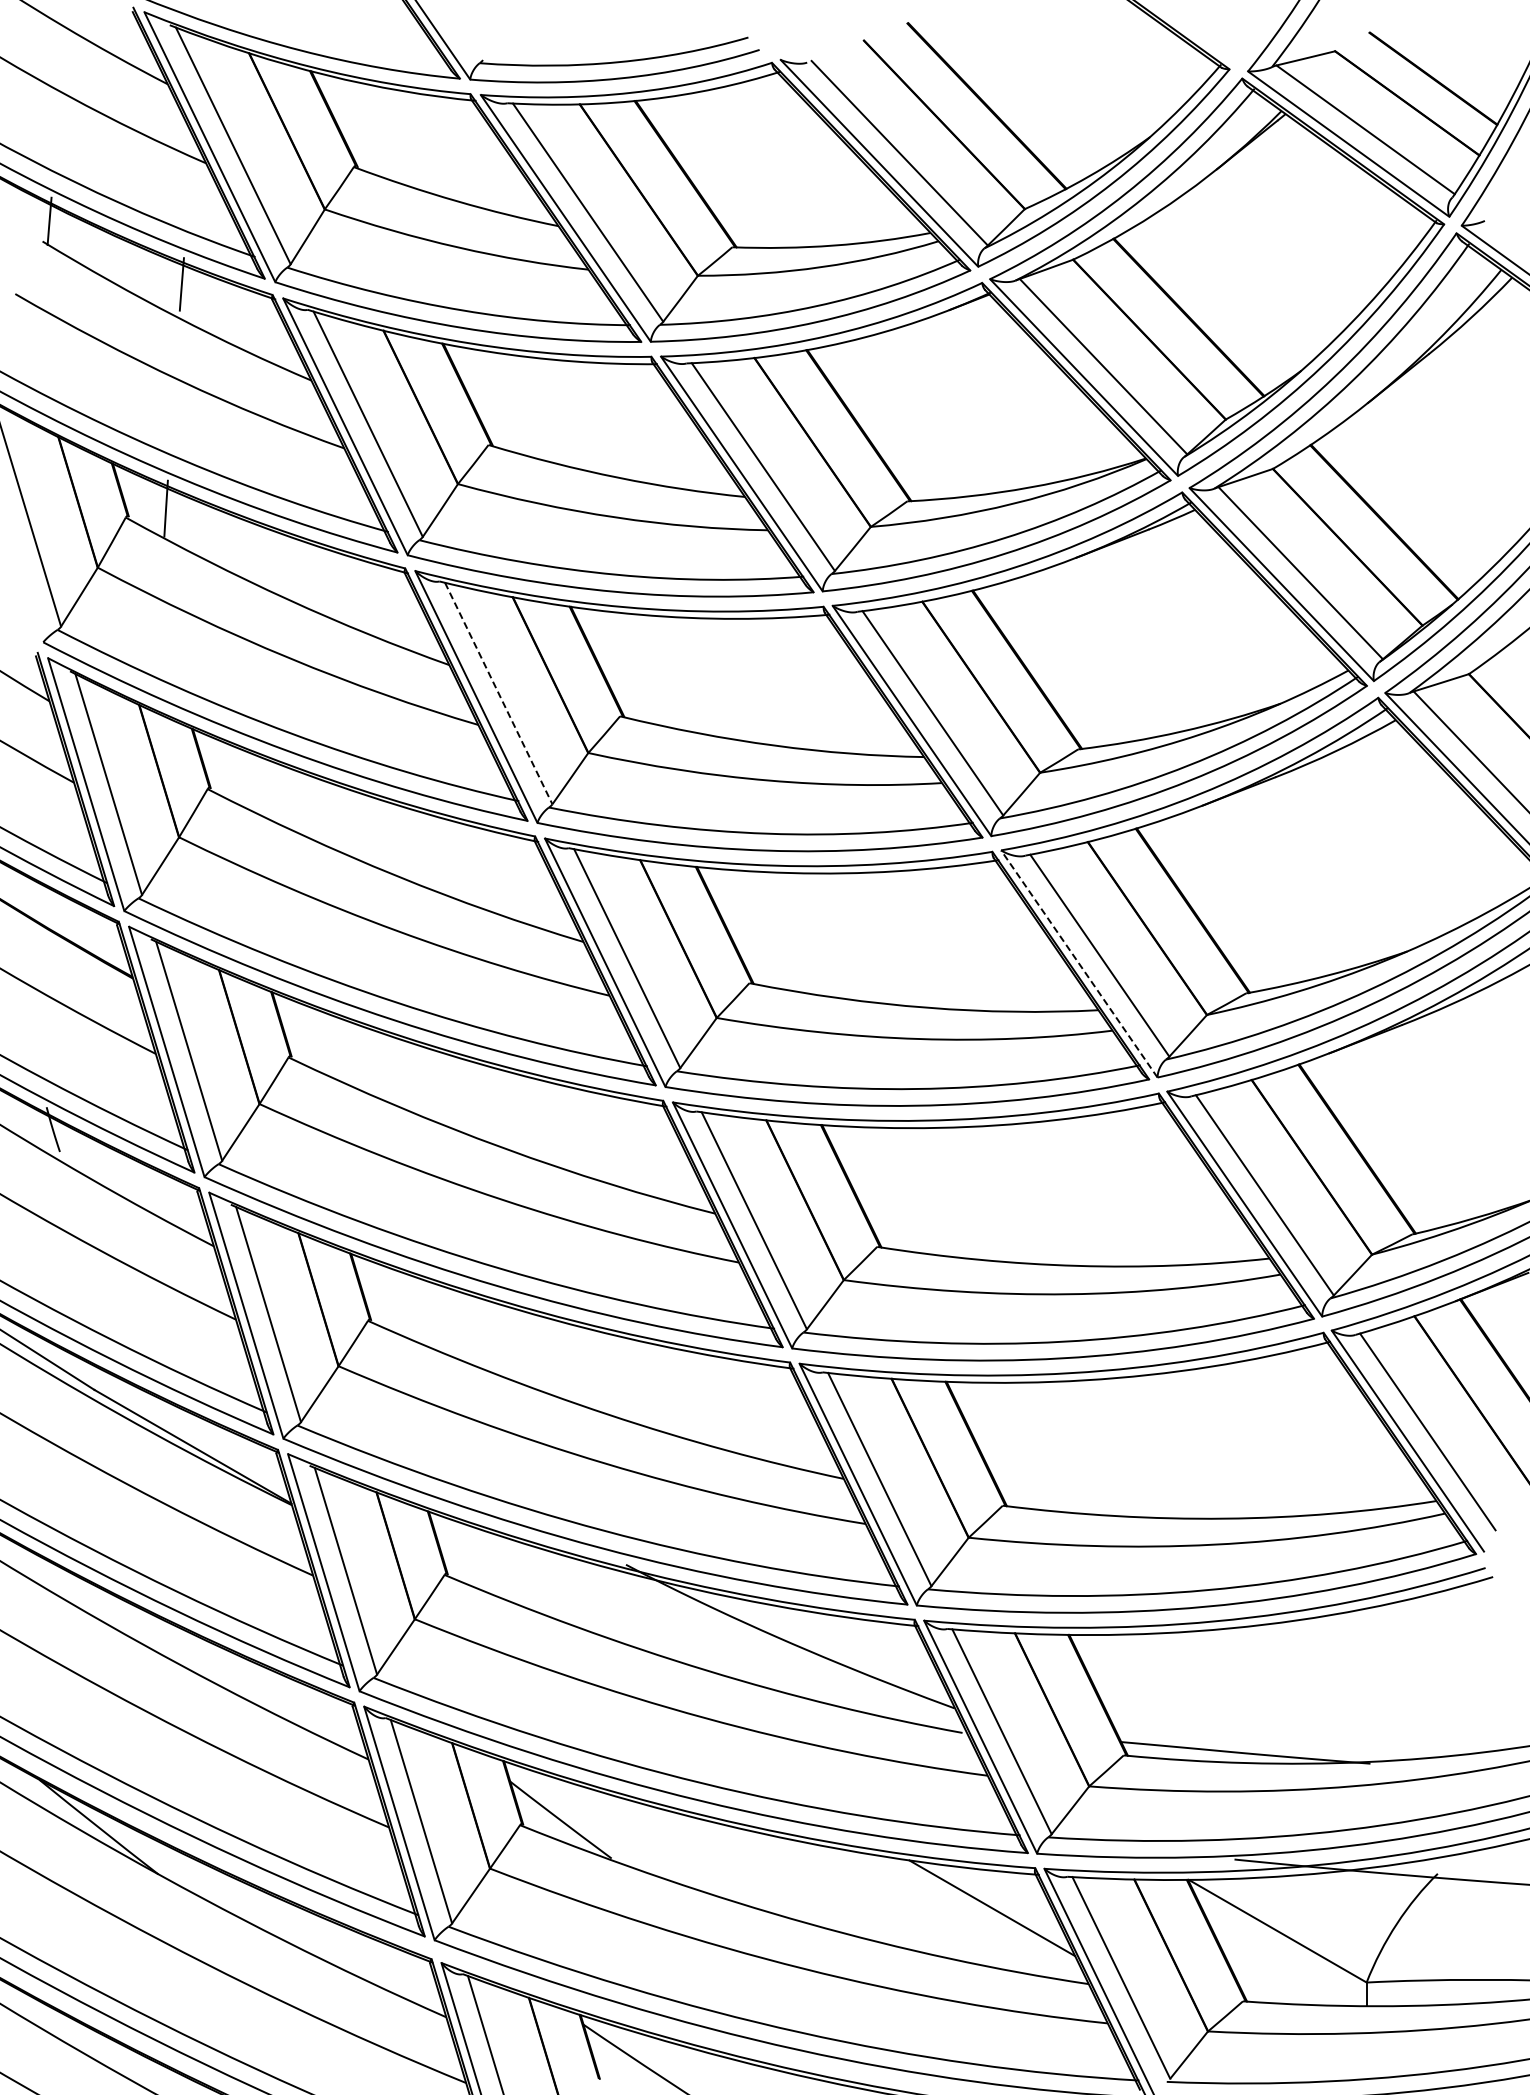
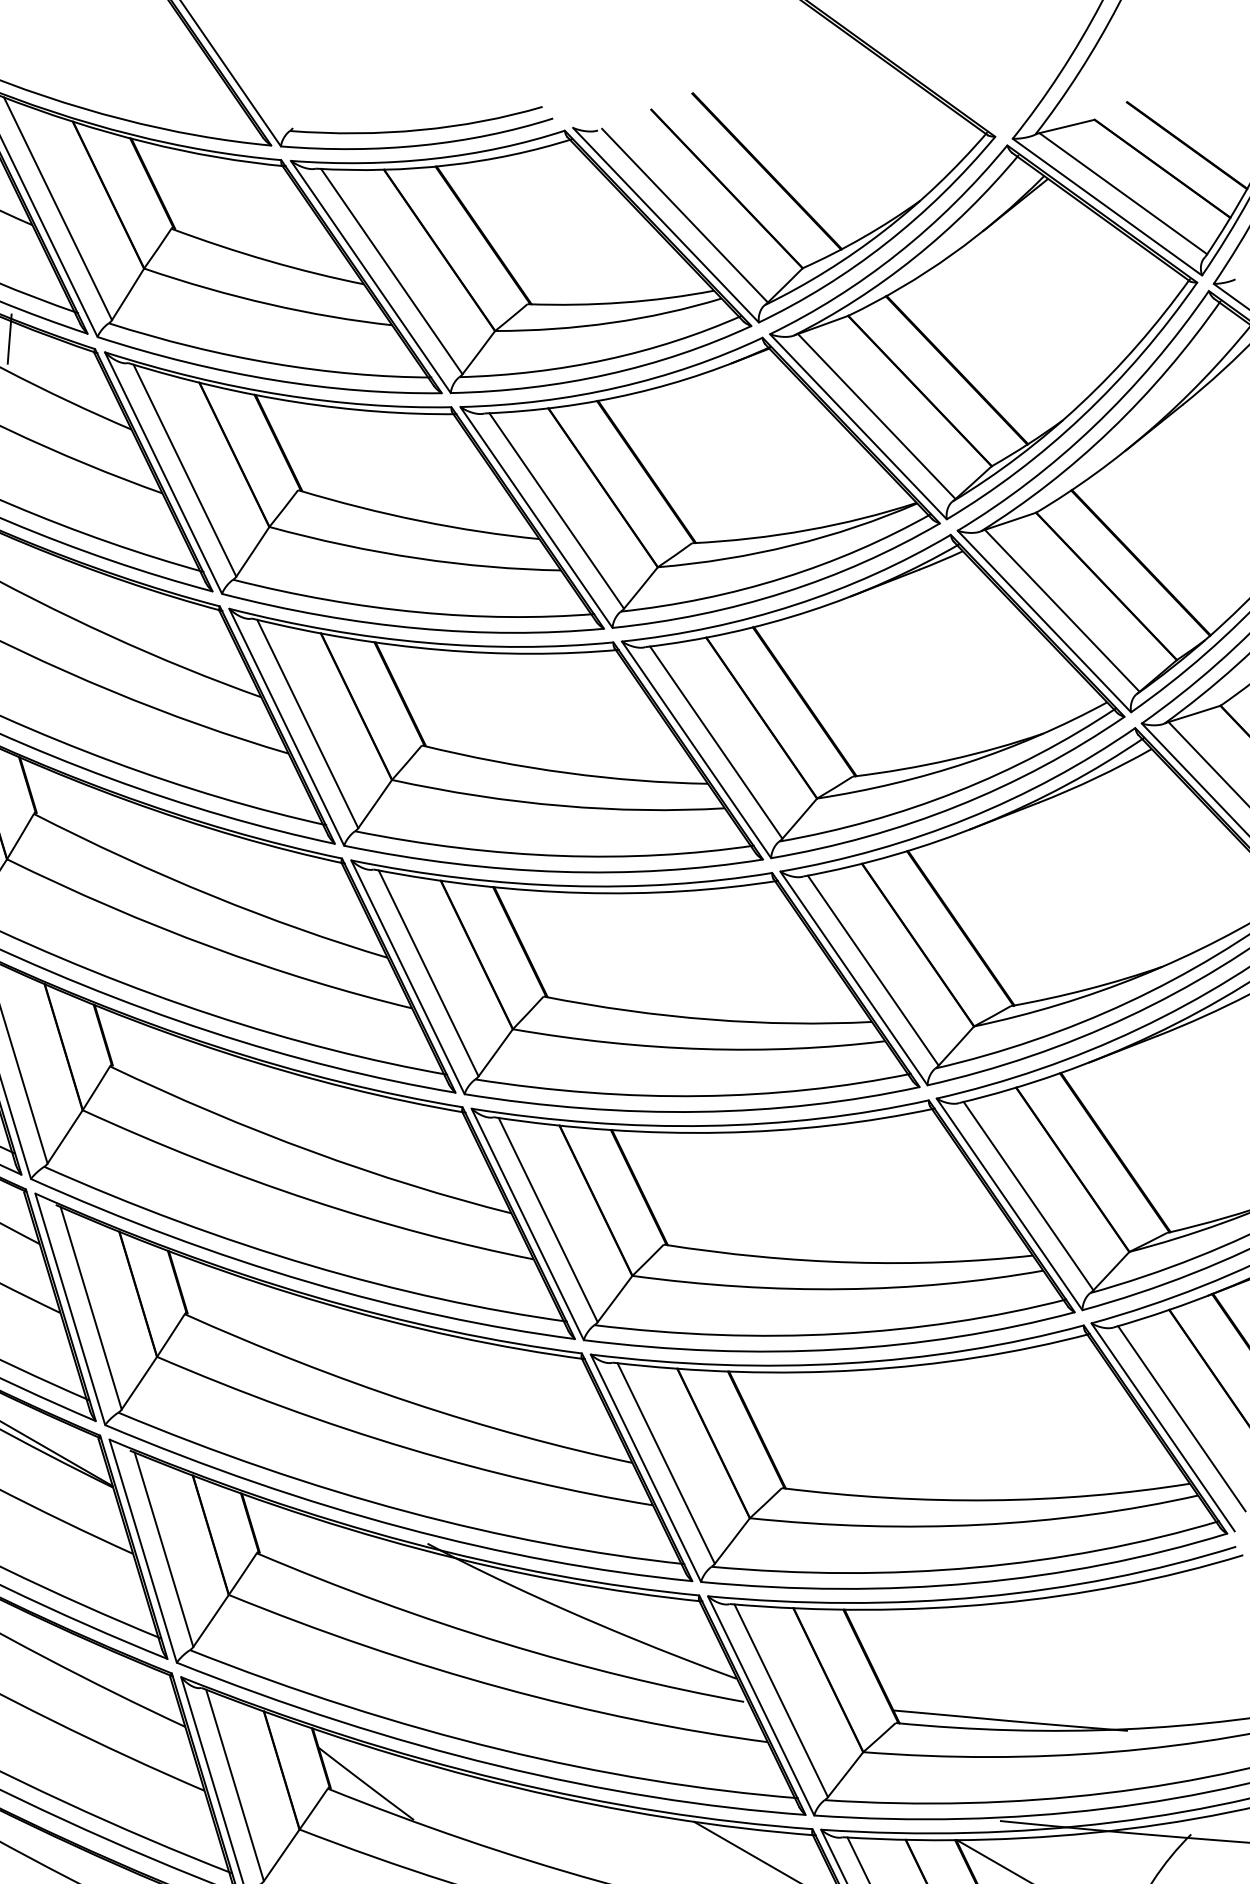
line: (498, 694) -> (307, 724), dashed -> solid
line: (1079, 963) -> (854, 978), dashed -> solid

